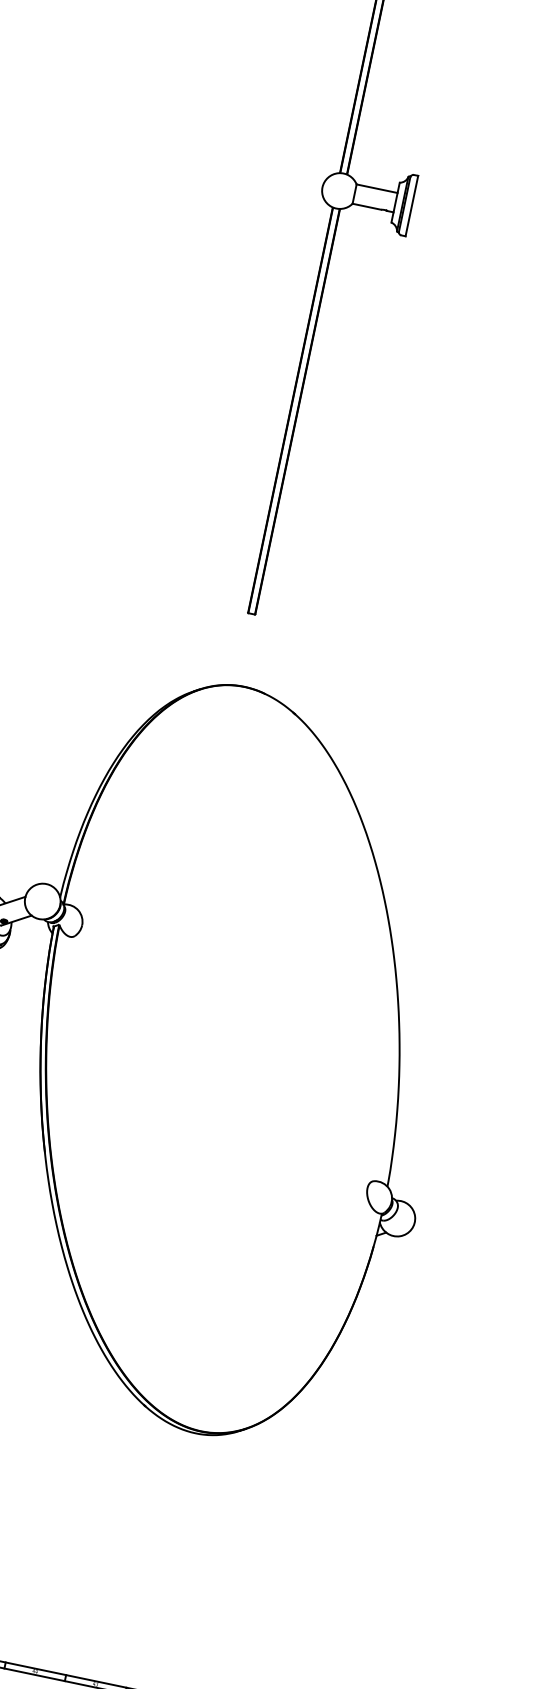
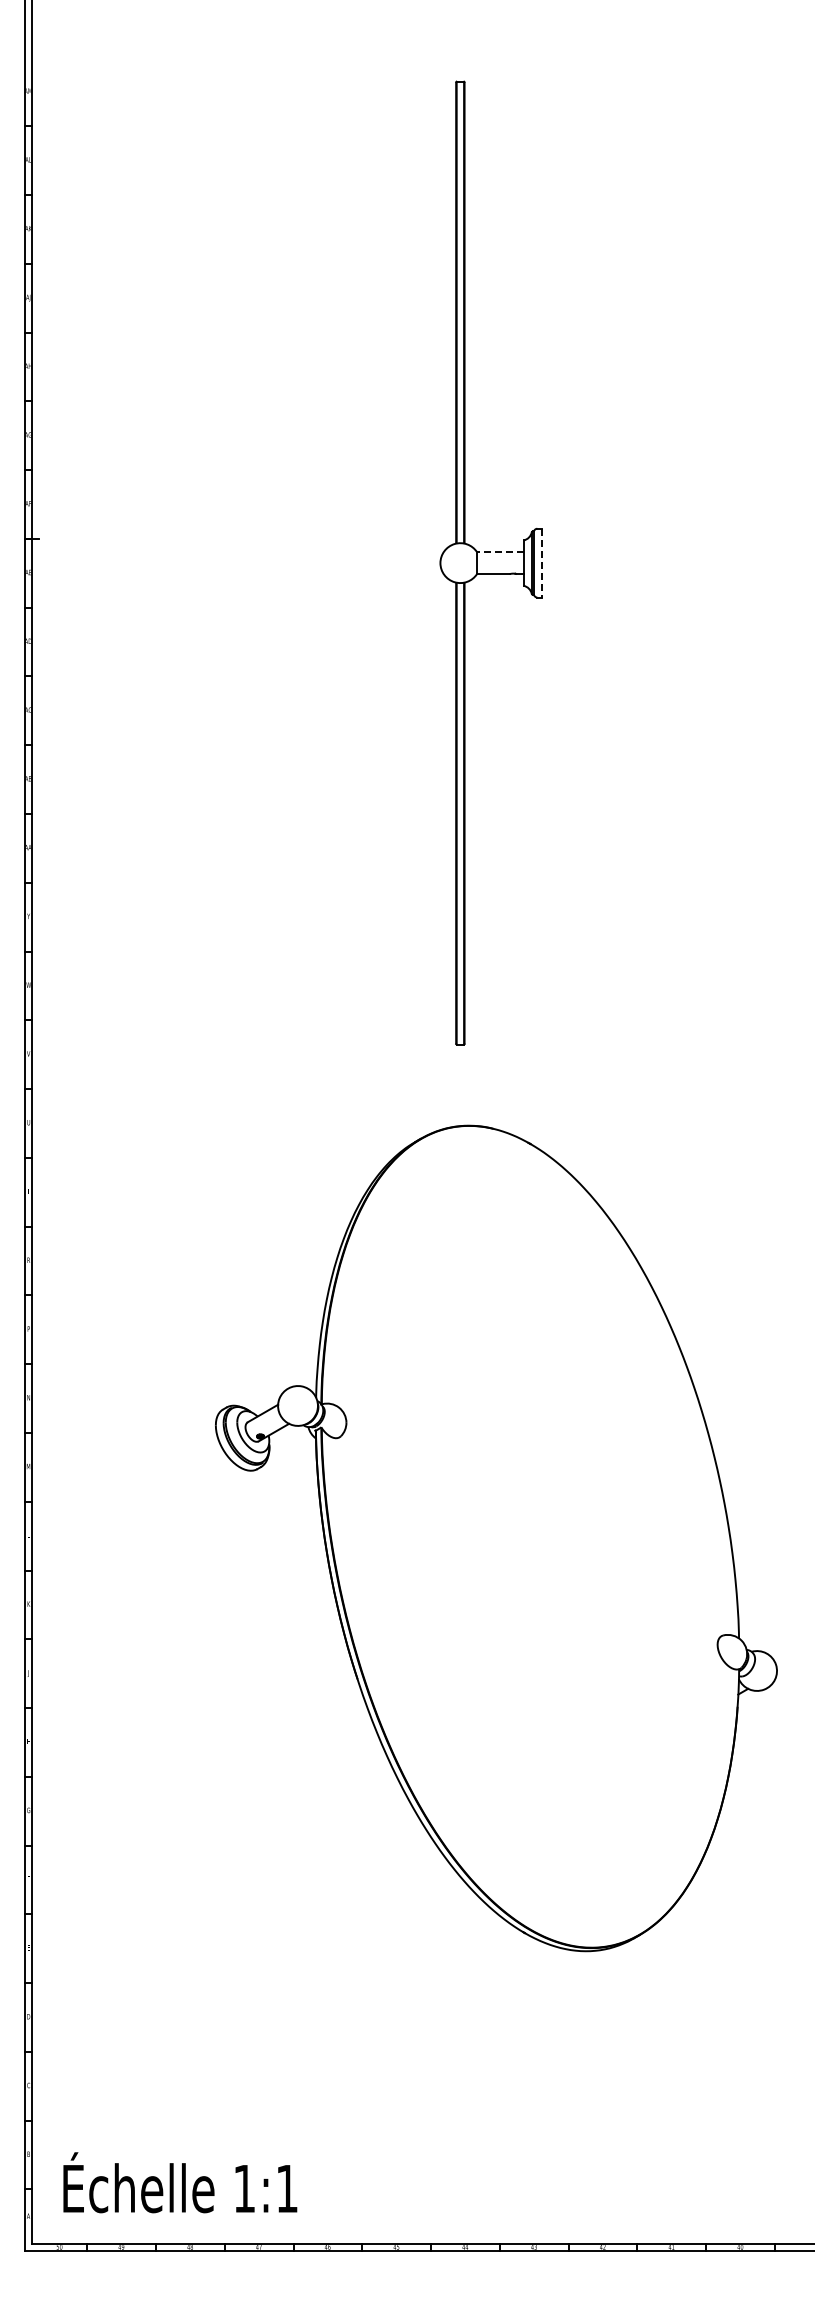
line: (376, 188) -> (499, 552), solid -> dashed
line: (412, 206) -> (542, 563), solid -> dashed

